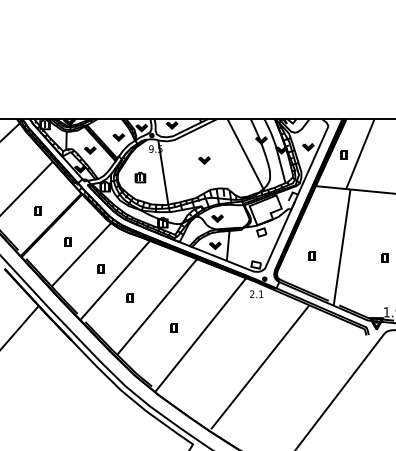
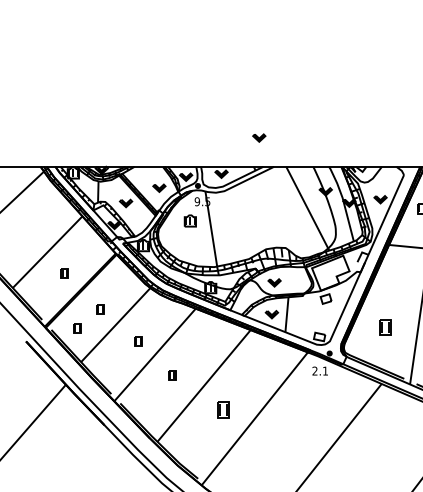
part: (204, 160) -> (259, 138), moved
part: (140, 177) -> (190, 220), moved
part: (311, 255) -> (384, 325), size x1.6
part: (48, 257) -> (77, 328), added
part: (173, 327) -> (223, 409), size x1.6

